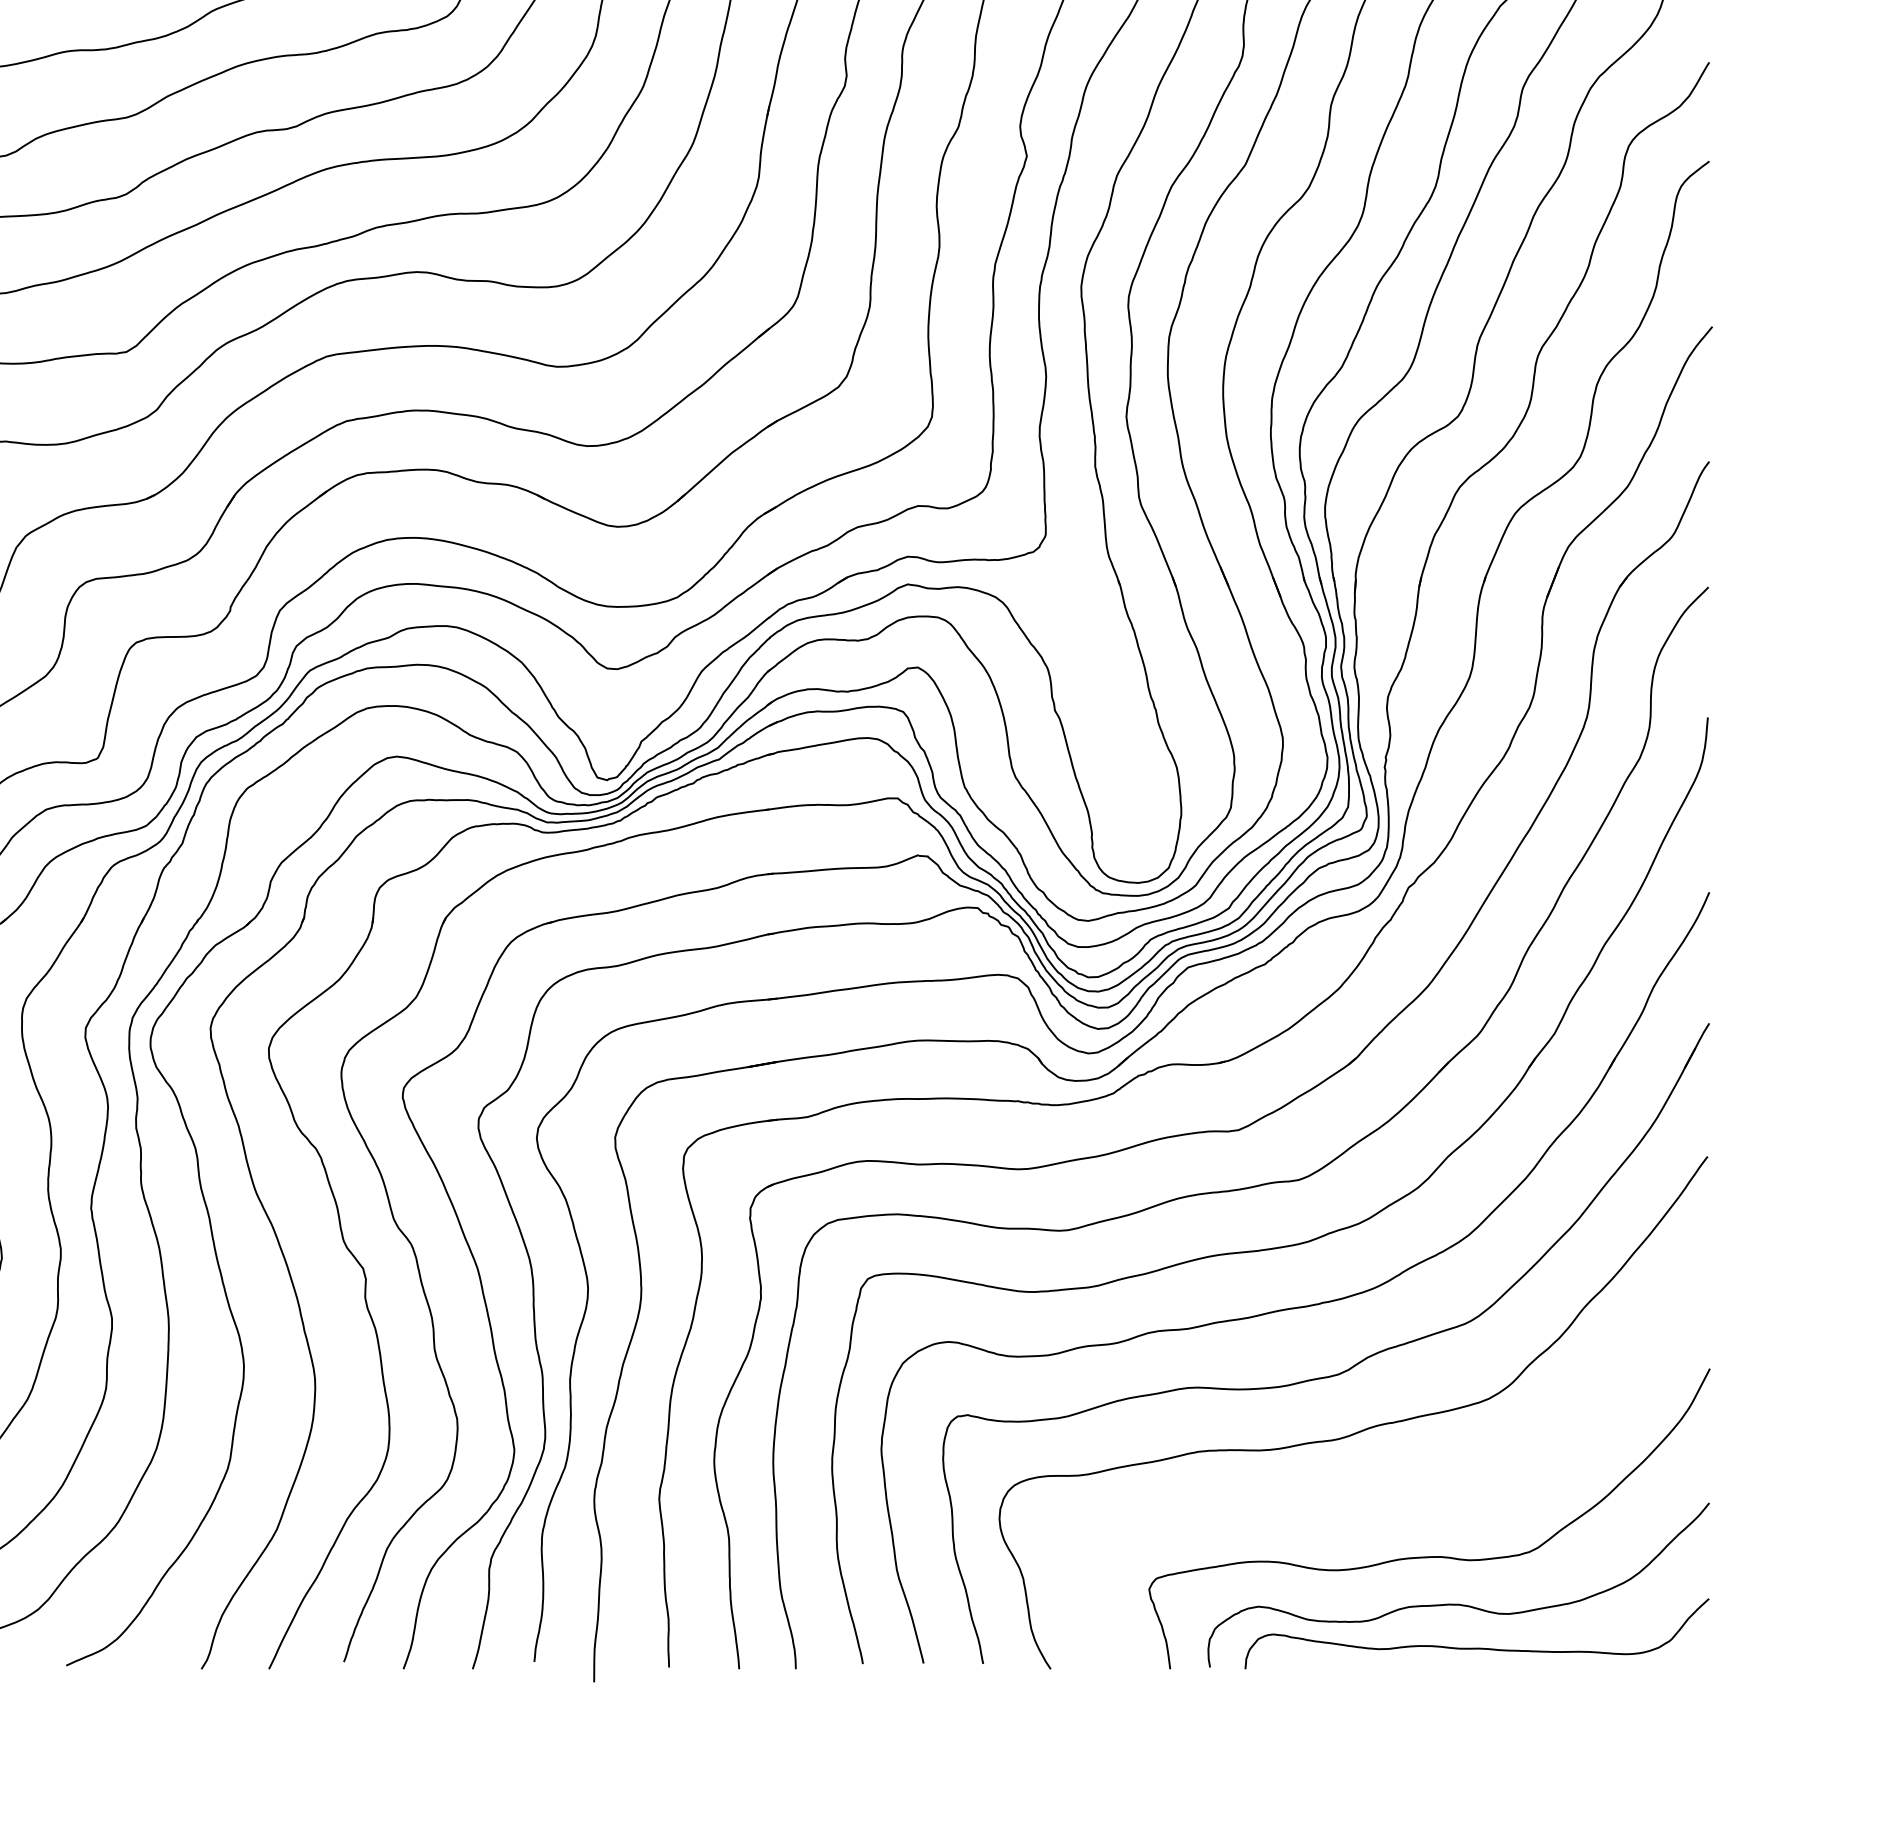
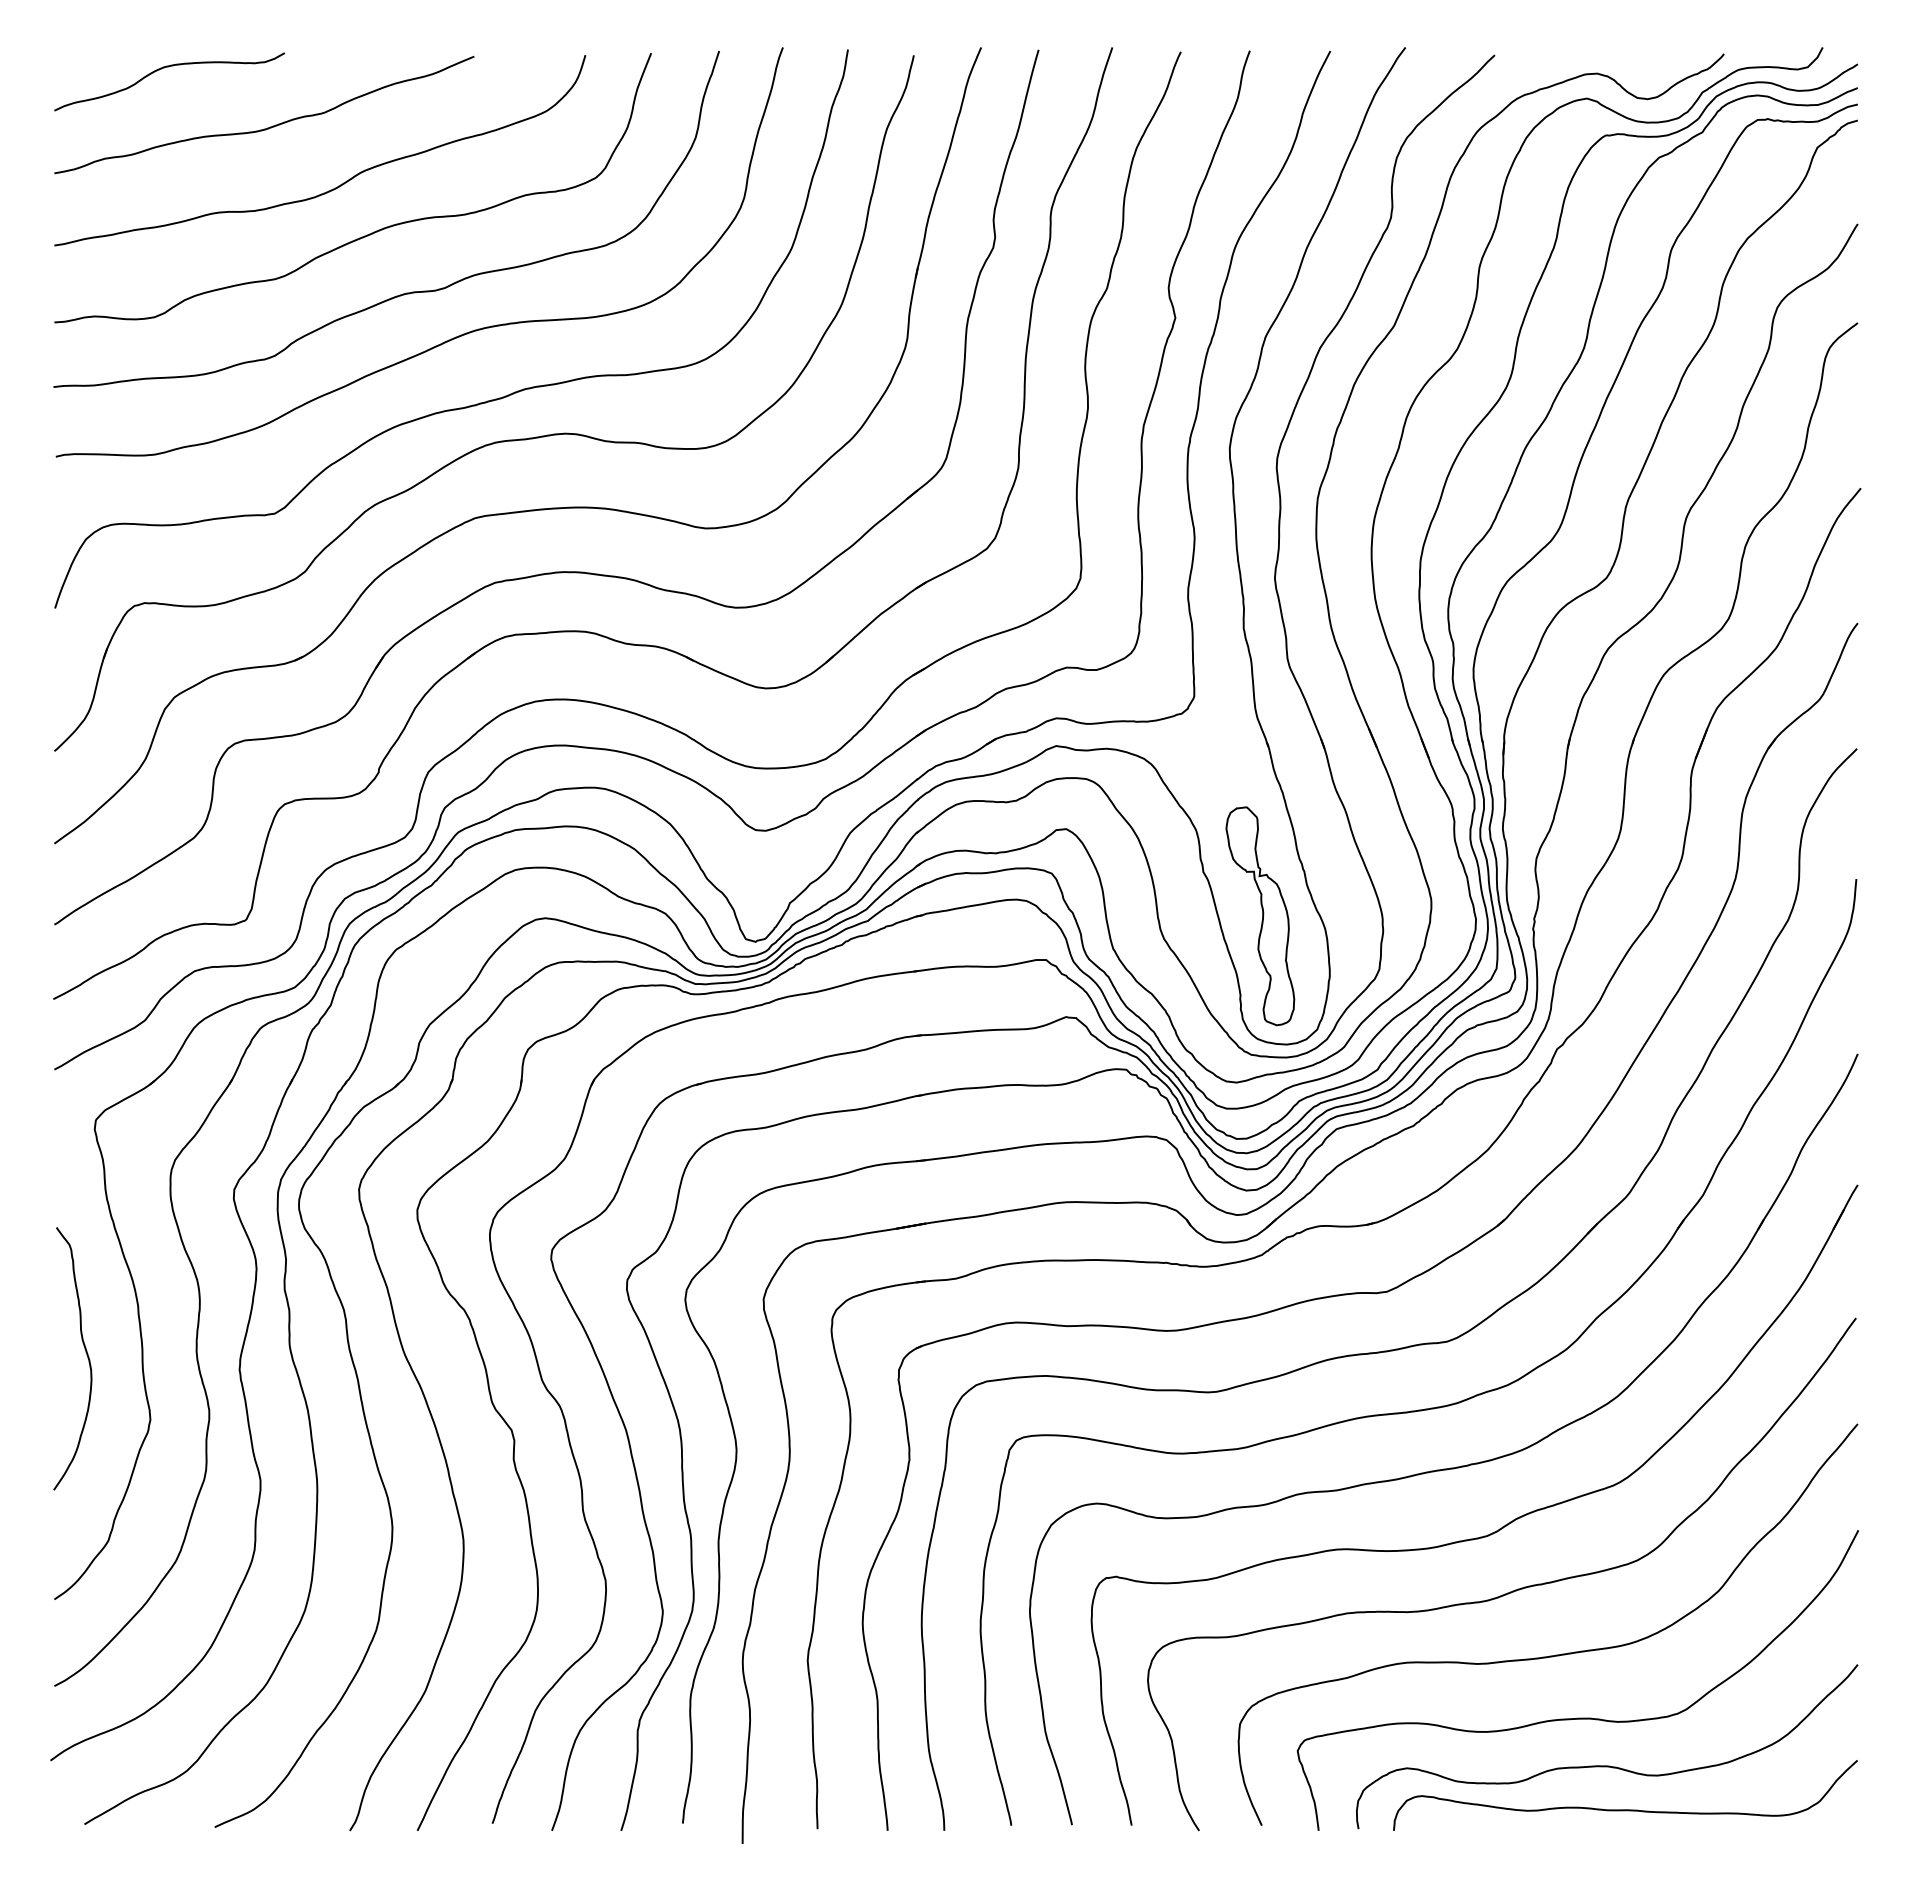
part: (1112, 754) -> (1260, 916), added
curve: (1407, 1492) -> (1555, 1654), added

